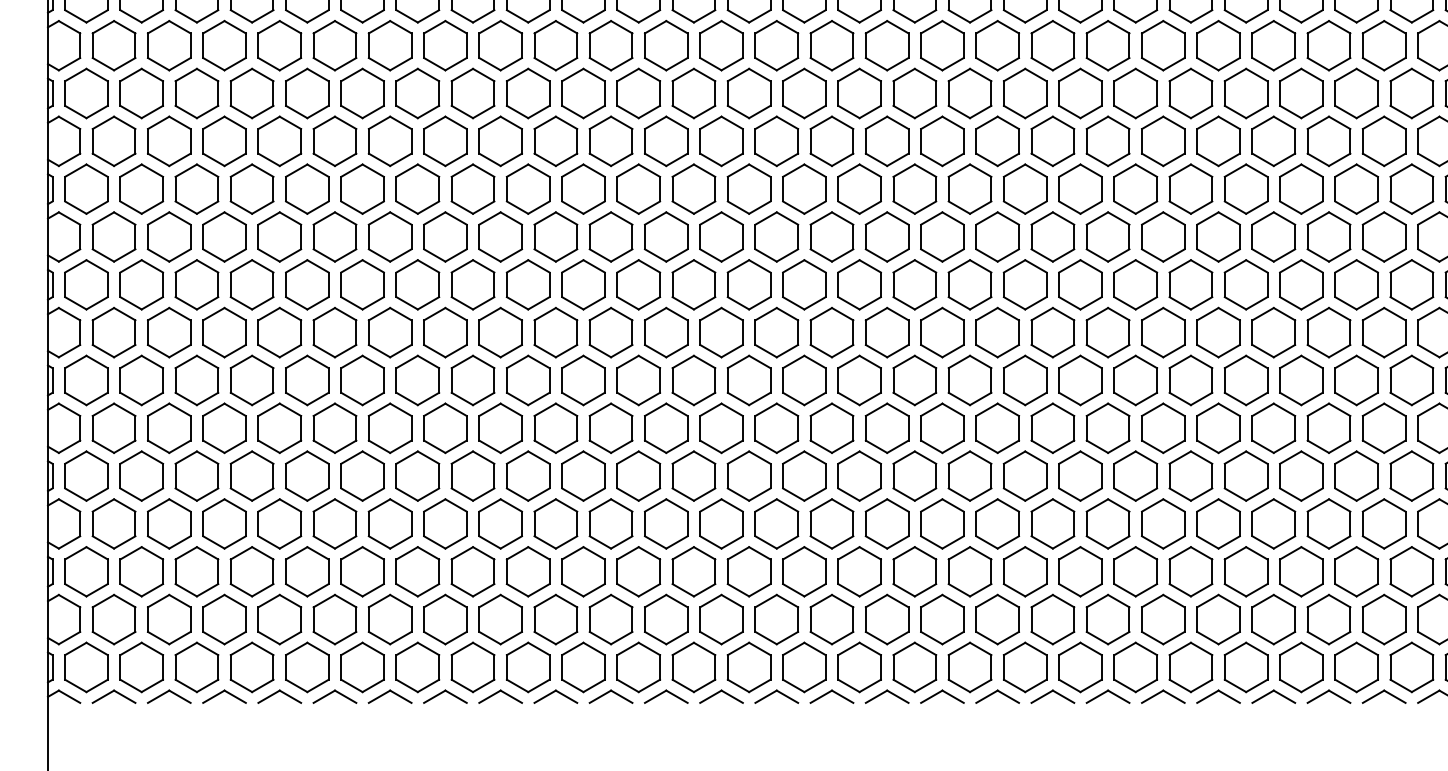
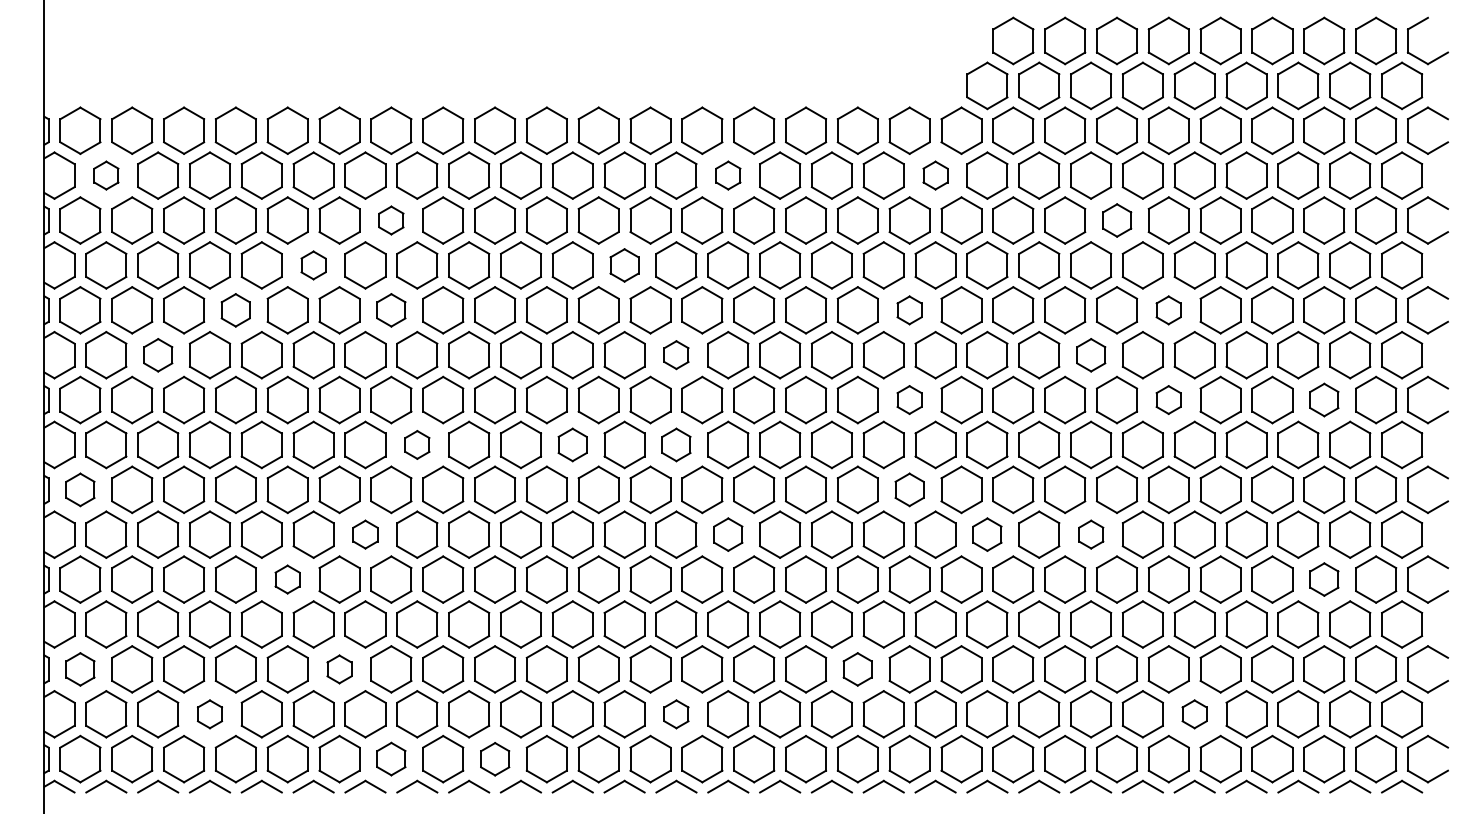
part: (114, 45) -> (106, 175), size x0.6
part: (776, 45) -> (728, 175), size x0.6
part: (997, 45) -> (935, 175), size x0.6
part: (417, 93) -> (391, 220), size x0.6
part: (1191, 93) -> (1117, 220), size x0.7
part: (334, 141) -> (313, 265), size x0.6
part: (666, 141) -> (624, 265), size x0.7
part: (251, 189) -> (235, 310), size x0.7
part: (417, 189) -> (391, 310), size x0.7
part: (969, 189) -> (909, 310), size x0.6
part: (1245, 189) -> (1168, 310), size x0.6
part: (721, 236) -> (676, 354), size x0.6
part: (169, 237) -> (158, 355), size x0.7
part: (1163, 237) -> (1091, 355), size x0.7
part: (969, 284) -> (909, 399), size x0.6
part: (1245, 284) -> (1168, 399), size x0.6
part: (1412, 284) -> (1324, 399), size x0.7
part: (445, 332) -> (417, 444), size x0.6
part: (610, 332) -> (572, 444), size x0.7
part: (721, 332) -> (676, 444), size x0.7
part: (86, 380) -> (80, 489), size x0.7
part: (969, 380) -> (909, 489), size x0.7
part: (390, 428) -> (365, 534), size x0.6
part: (776, 428) -> (728, 534), size x0.7
part: (1052, 428) -> (987, 534), size x0.7
part: (1163, 428) -> (1091, 534), size x0.6
part: (307, 476) -> (287, 579), size x0.6
part: (1412, 476) -> (1324, 579), size x0.7
part: (86, 571) -> (80, 669), size x0.7
part: (362, 571) -> (339, 669), size x0.6
part: (914, 571) -> (857, 669), size x0.7
part: (224, 619) -> (209, 714), size x0.6
part: (721, 619) -> (676, 714), size x0.6
part: (1273, 619) -> (1194, 714), size x0.6
part: (417, 666) -> (391, 758), size x0.7
part: (528, 667) -> (495, 759), size x0.7

